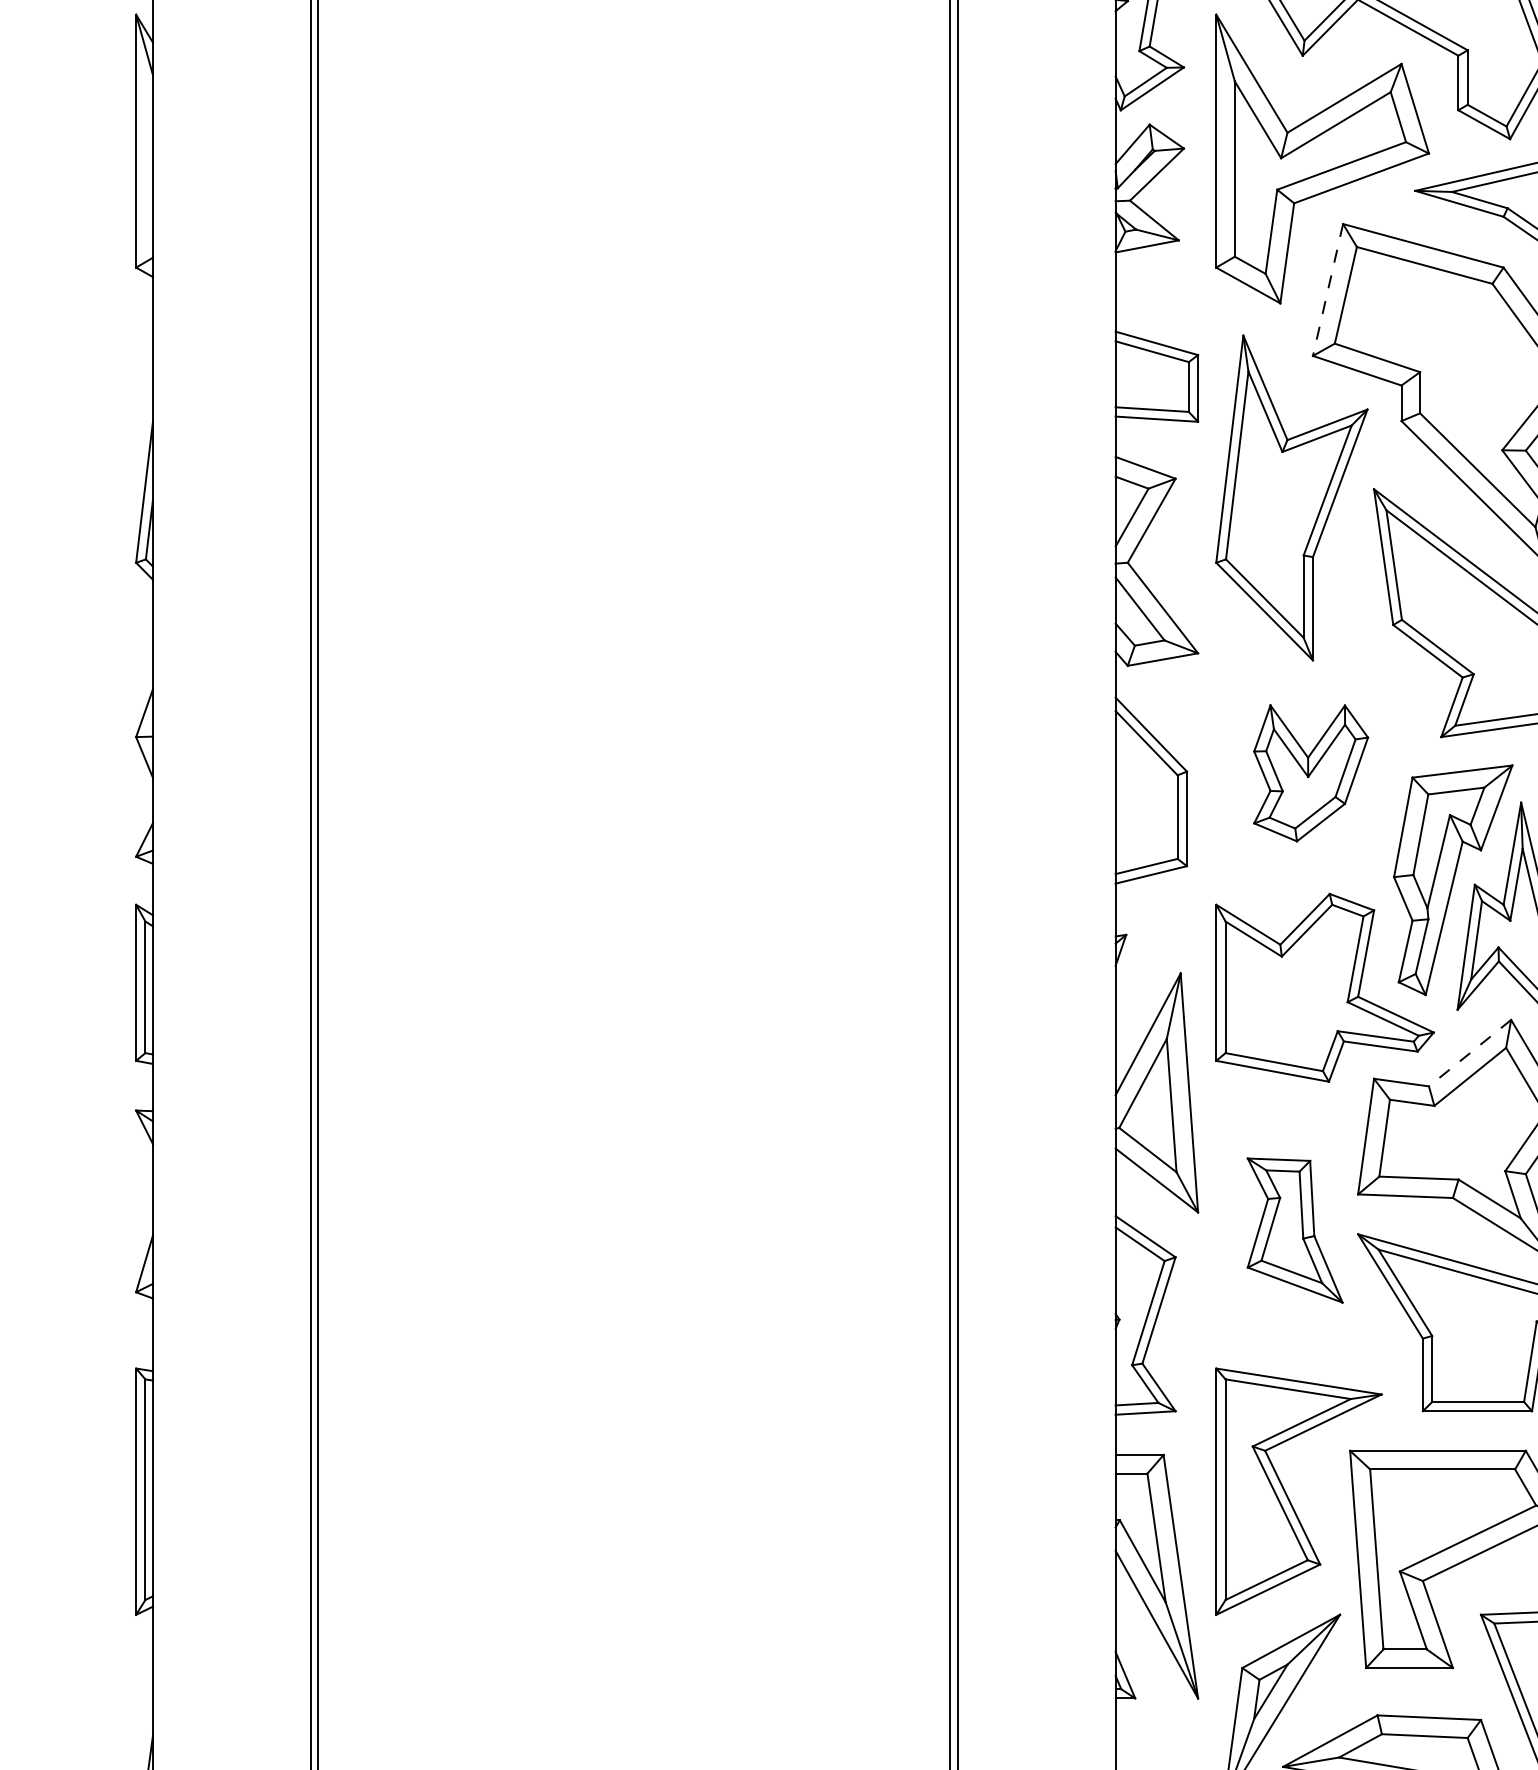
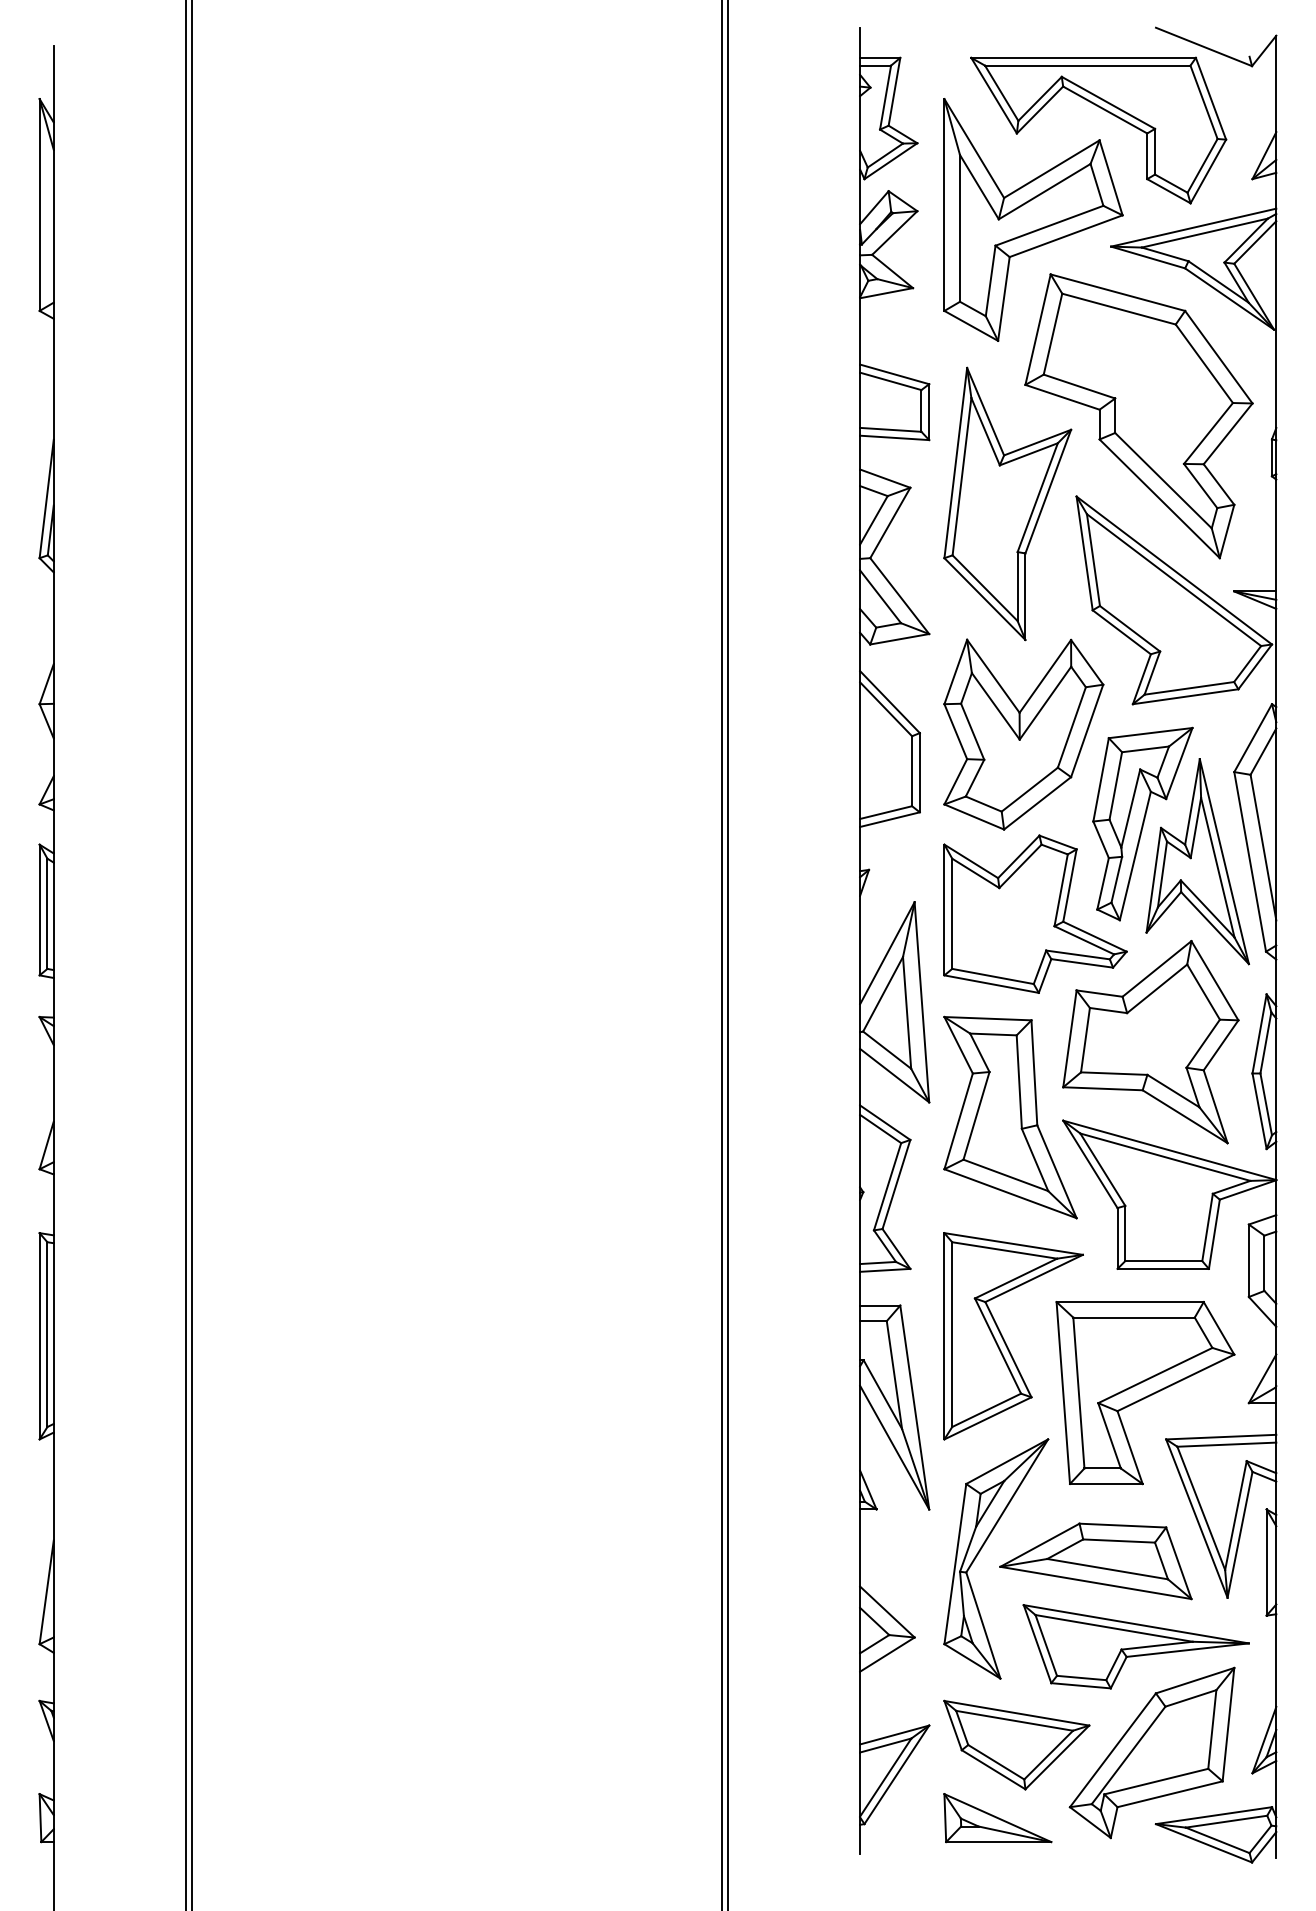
line: (1328, 289) -> (1038, 329), dashed -> solid
part: (1310, 773) -> (1023, 734), size x1.67
line: (1469, 1053) -> (1156, 969), dashed -> solid
part: (1295, 1230) -> (1010, 1117), size x1.67

